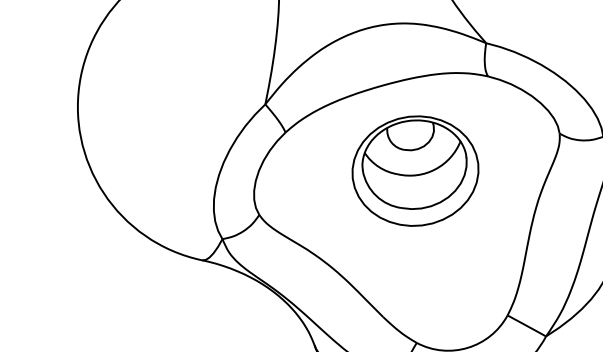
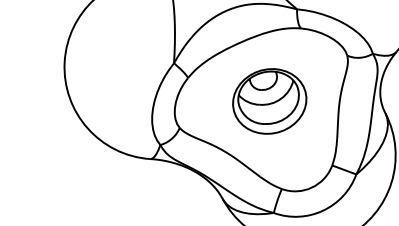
part: (415, 171) -> (269, 101), moved

